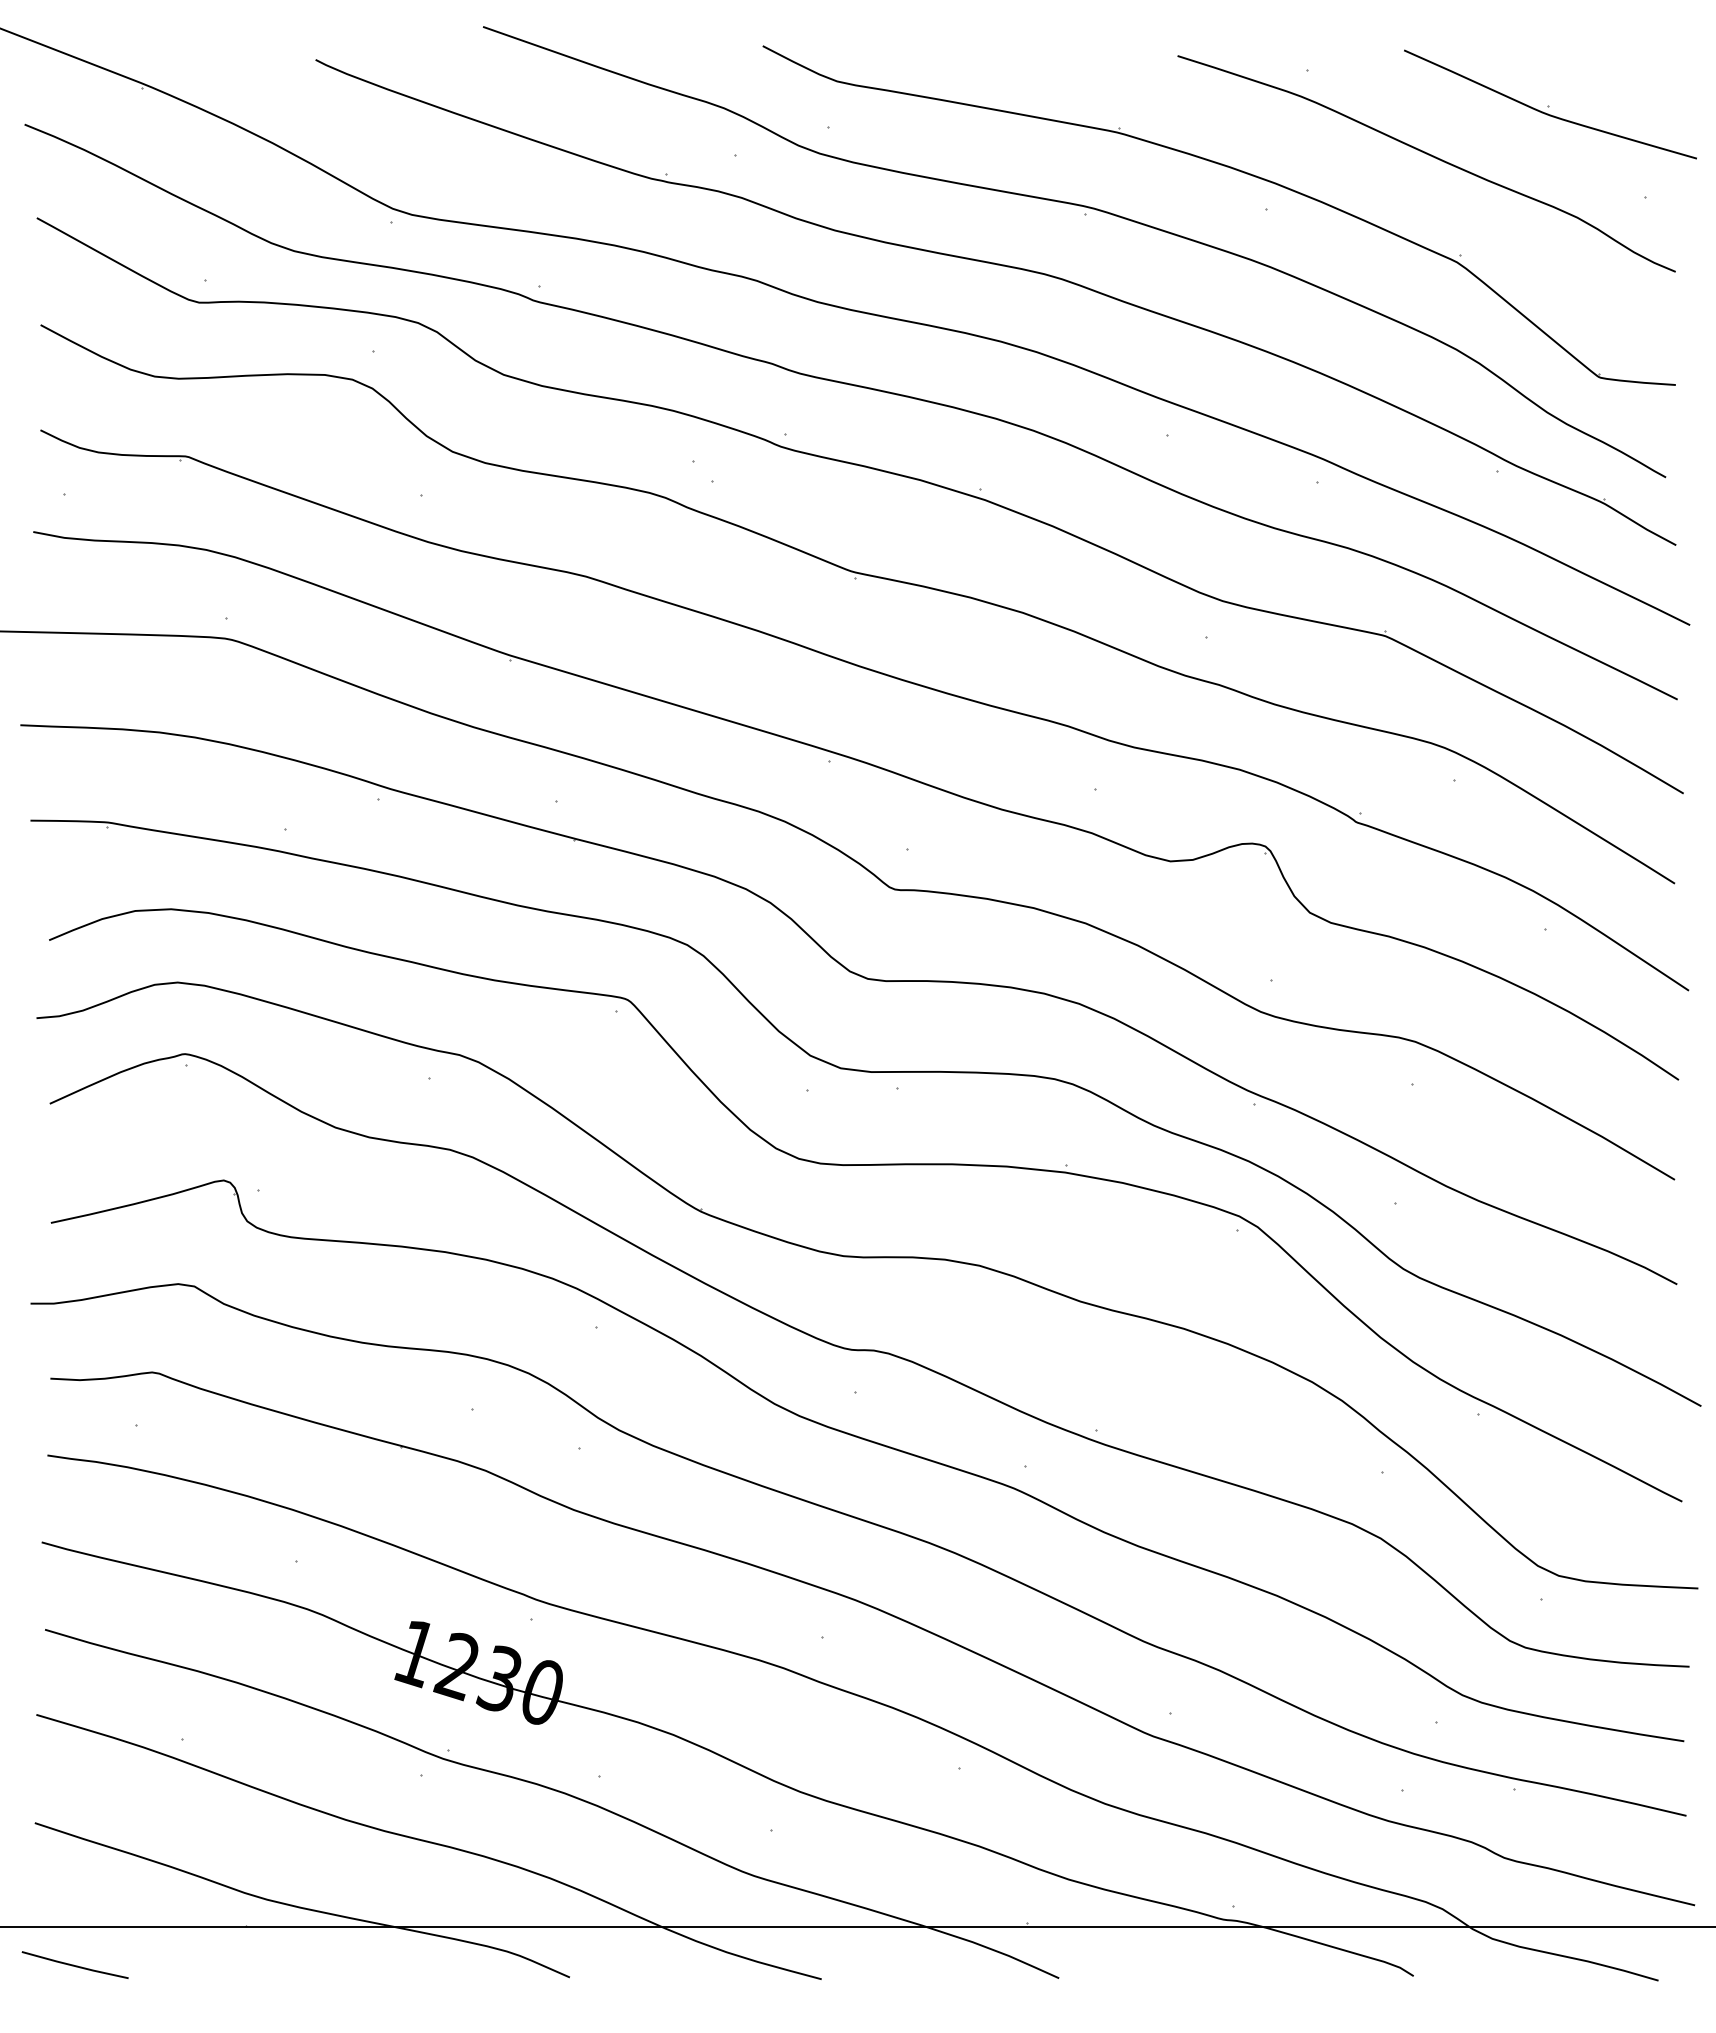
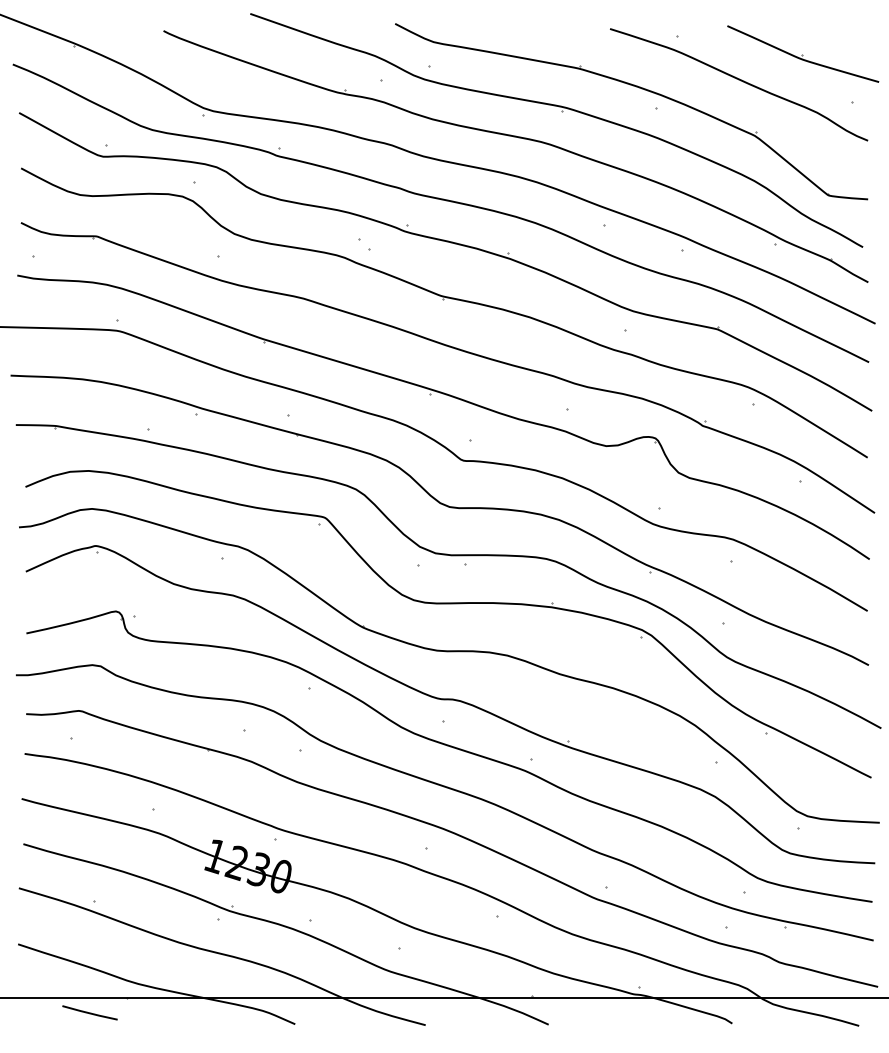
line: (74, 1964) -> (89, 1012), moved

